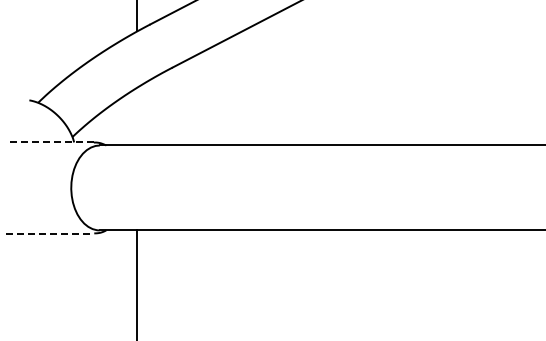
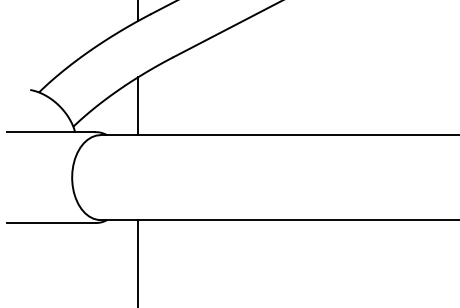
line: (137, 116) -> (138, 106), added
line: (50, 142) -> (51, 132), dashed -> solid
line: (50, 233) -> (51, 223), dashed -> solid

